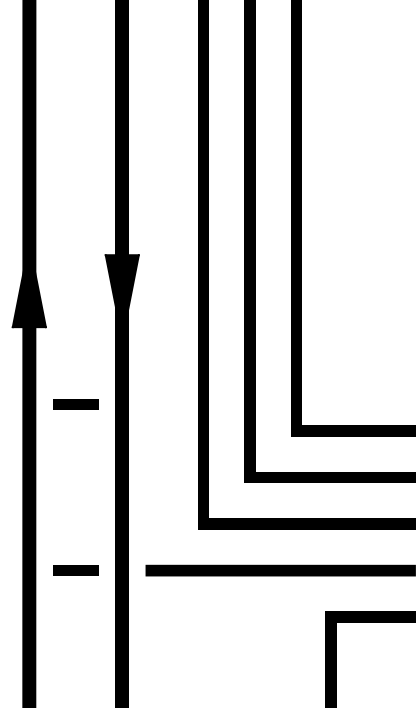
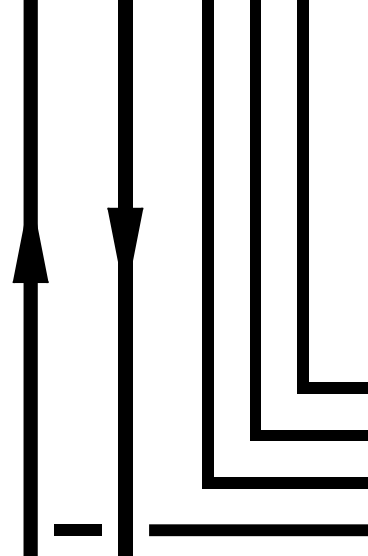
line: (75, 404) -> (77, 360), removed

